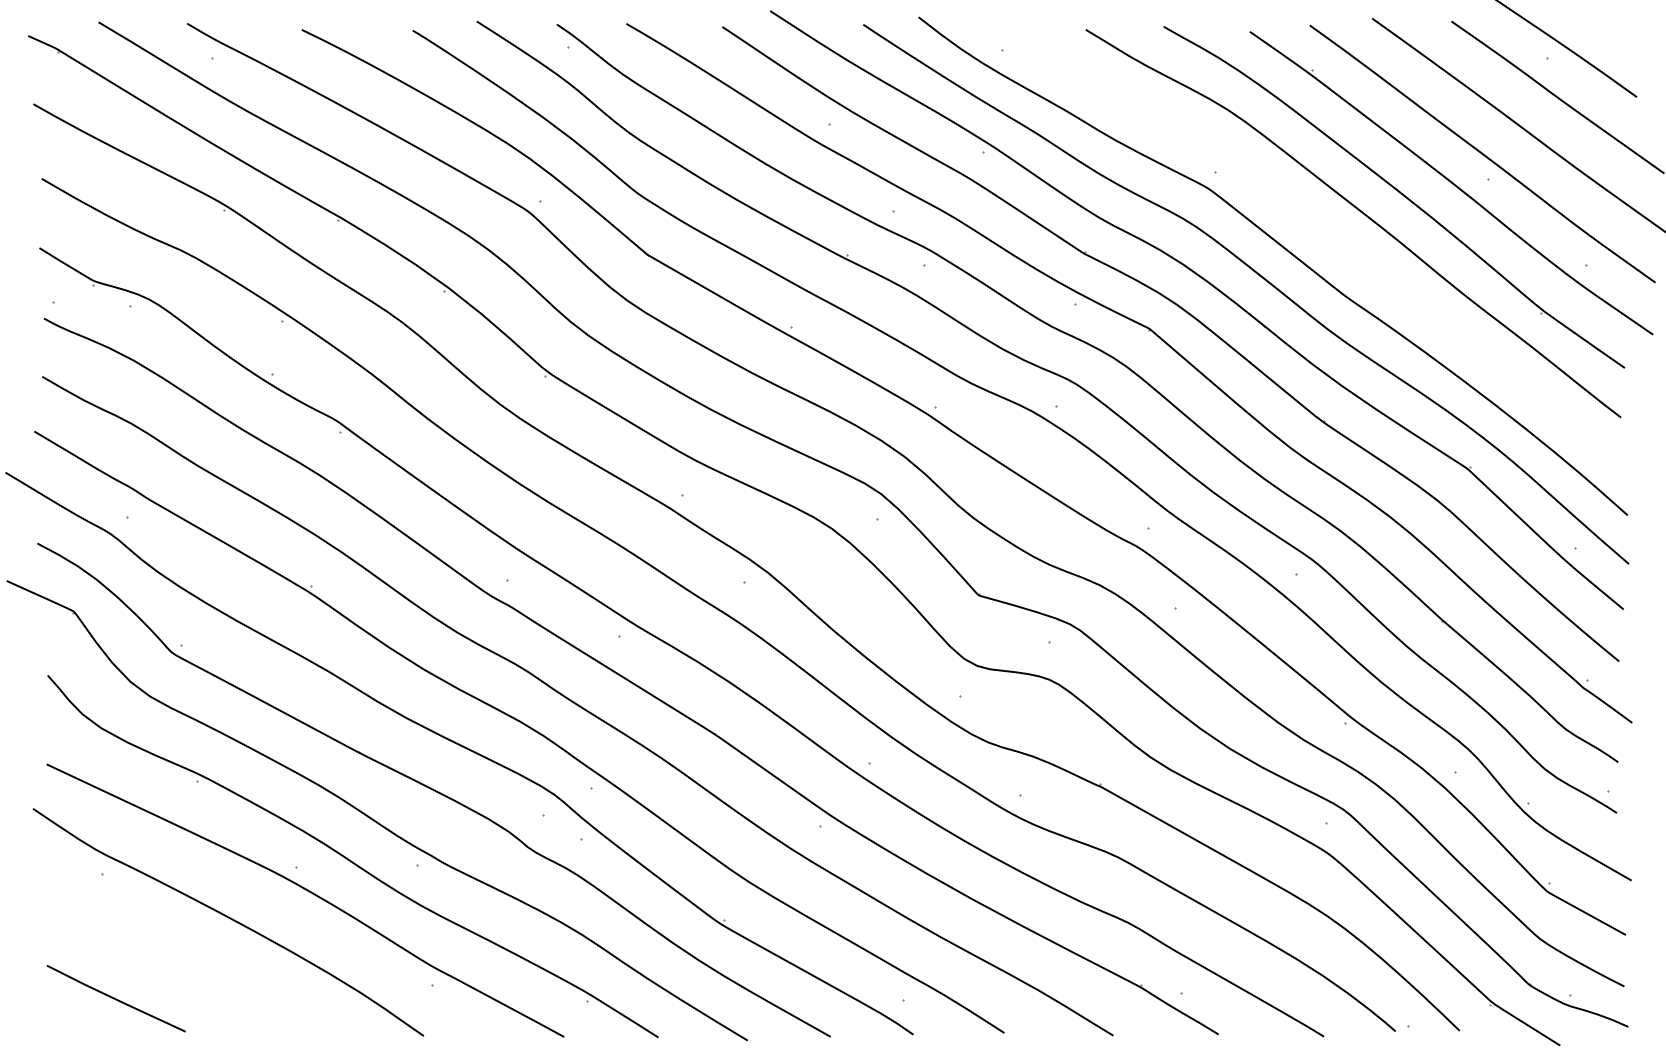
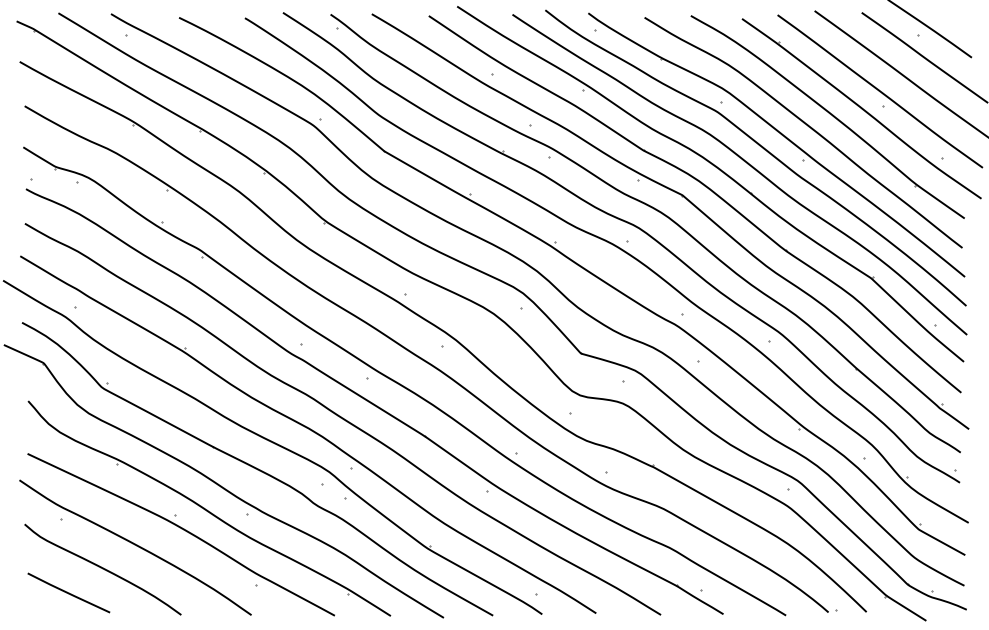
part: (1316, 228) -> (781, 135), added
curve: (172, 959) -> (102, 569), added

